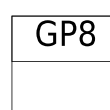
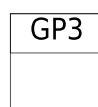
text: (86, 33) -> (74, 28), GP8 -> GP3

